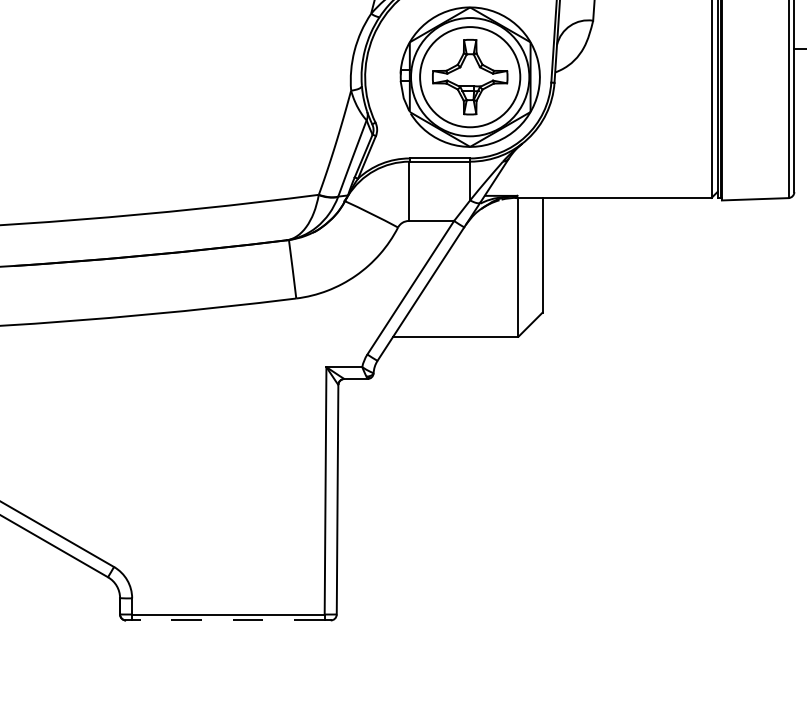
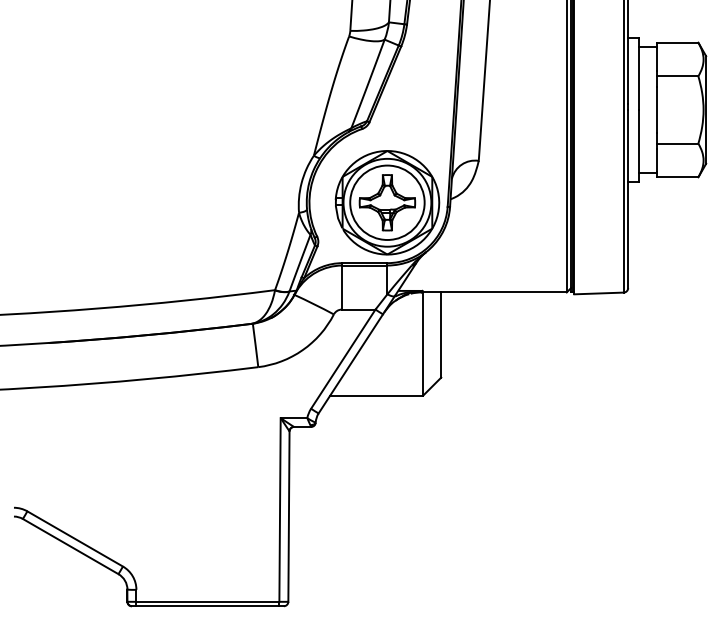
line: (227, 620) -> (207, 606), dashed -> solid

